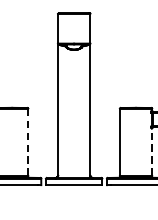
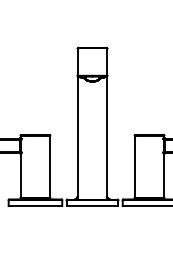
line: (28, 142) -> (50, 166), dashed -> solid
line: (152, 151) -> (164, 175), dashed -> solid

